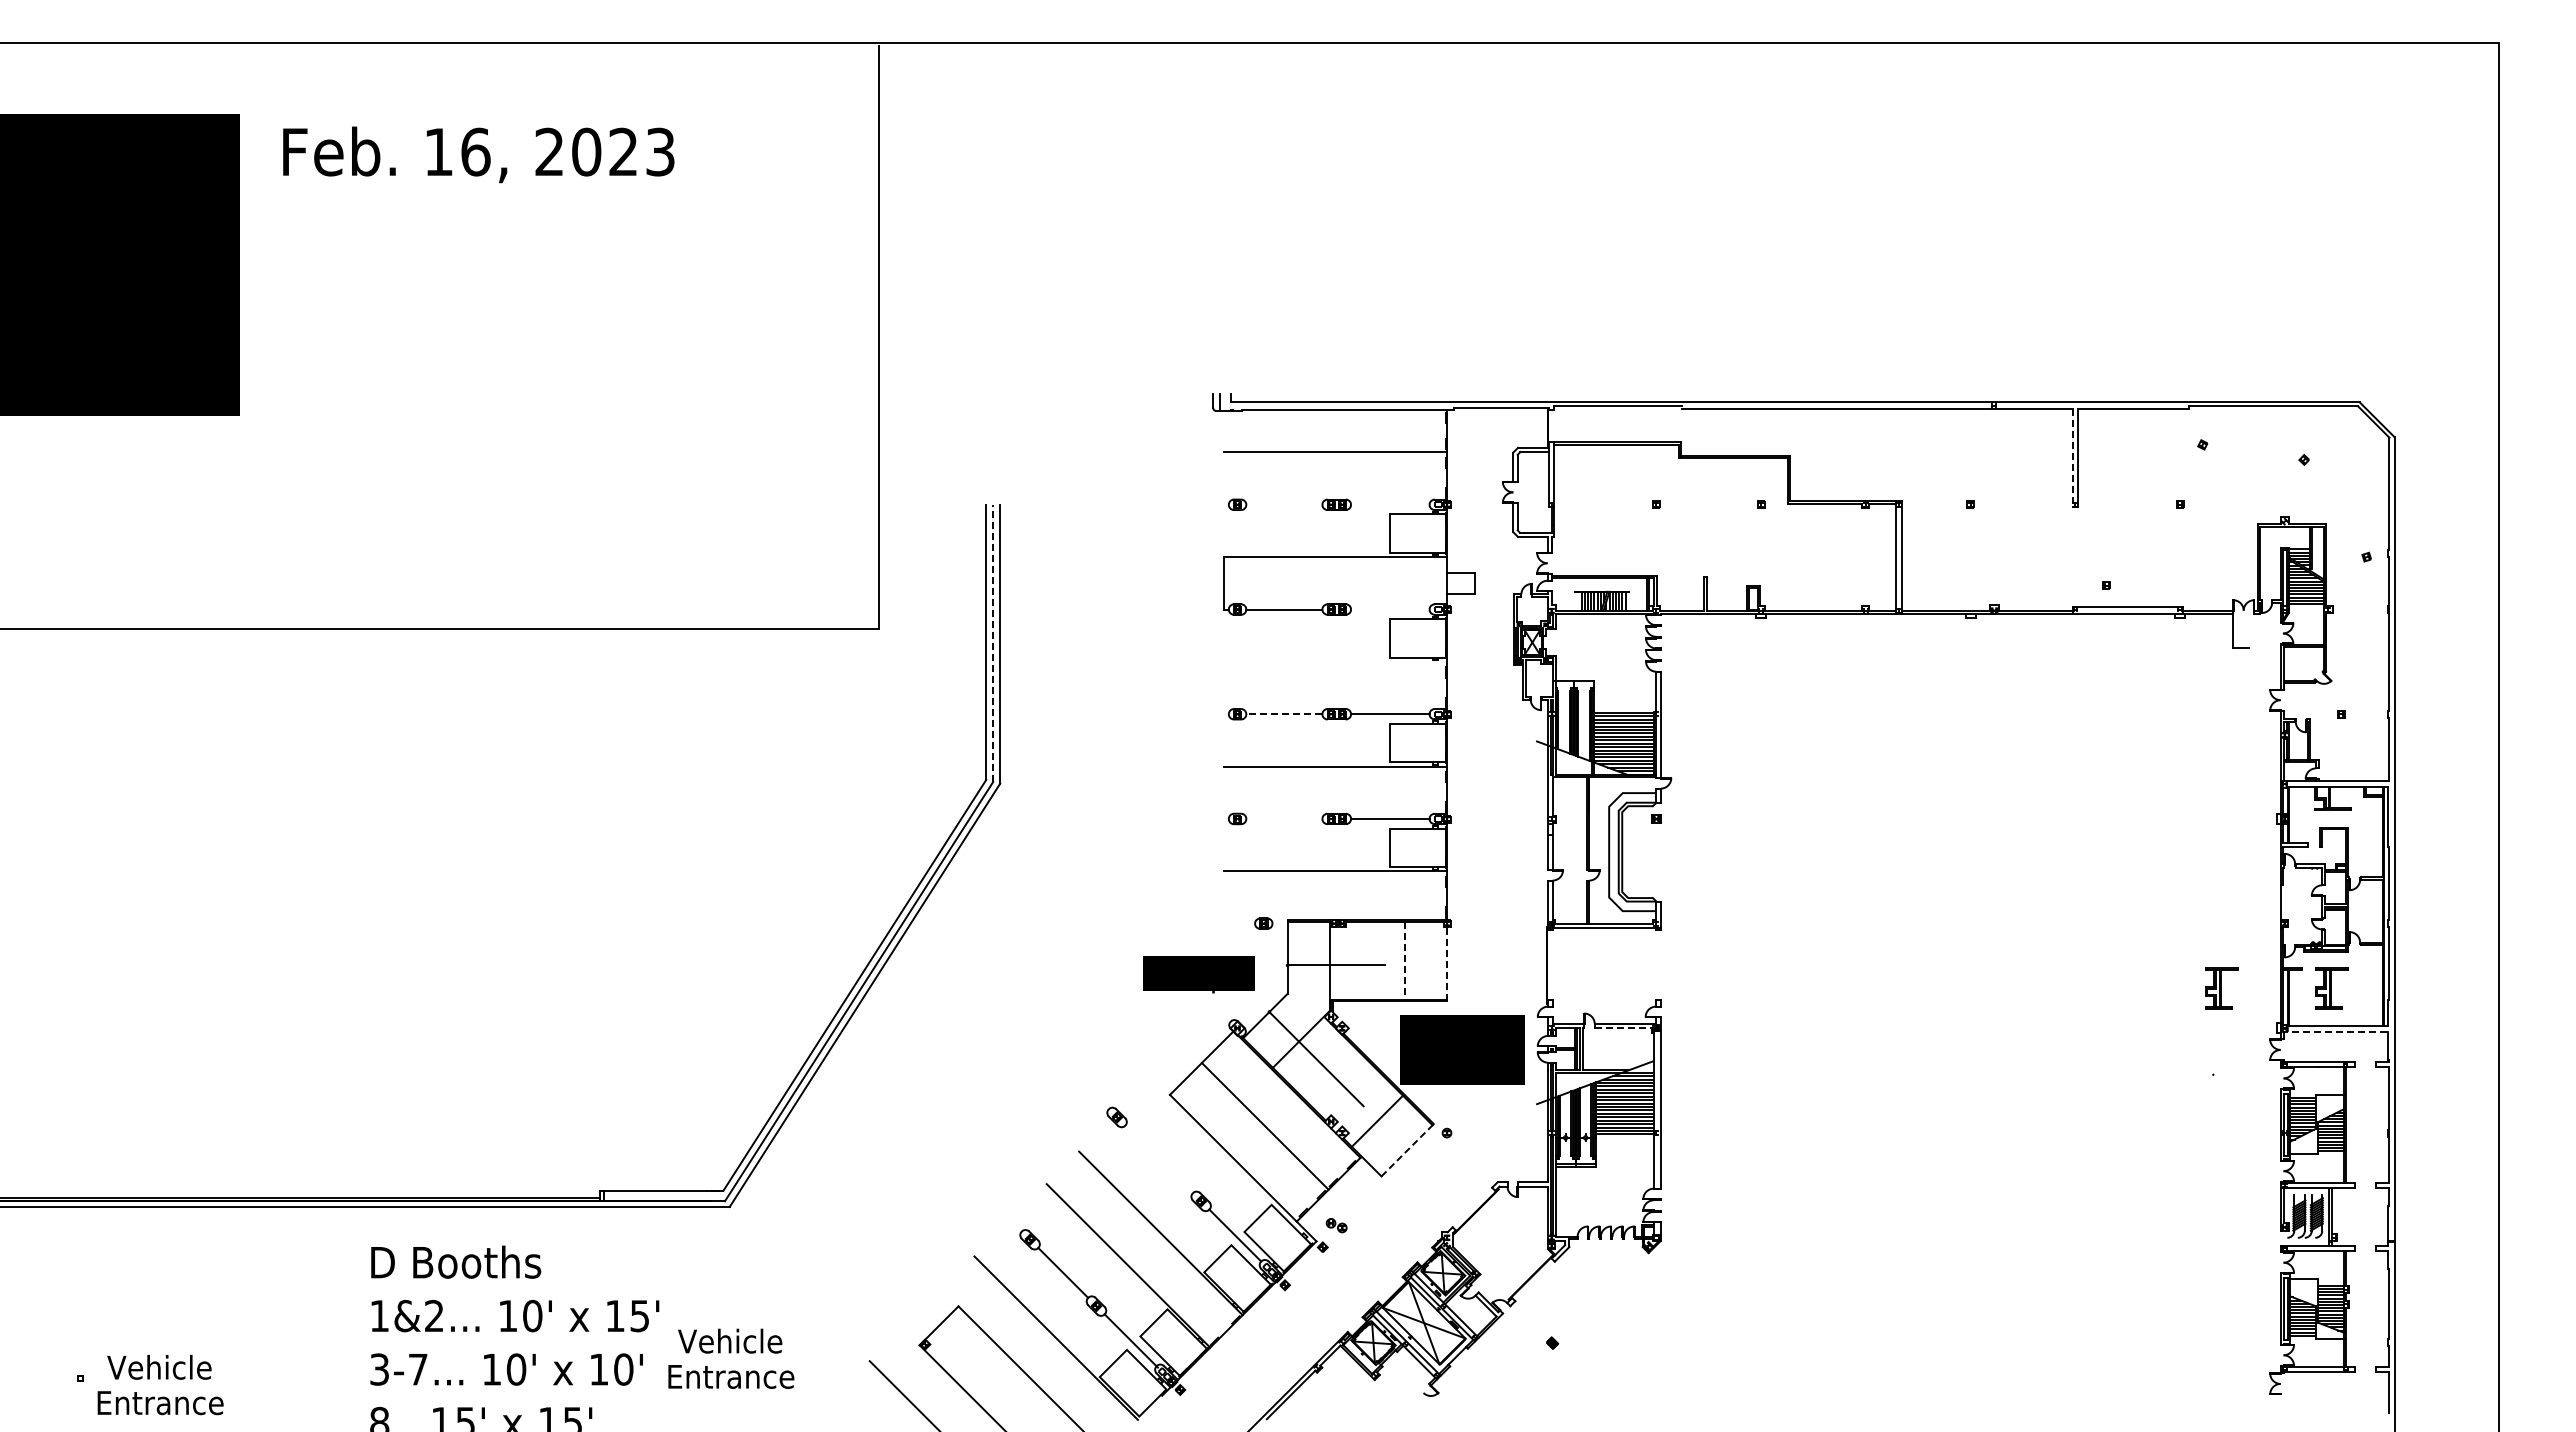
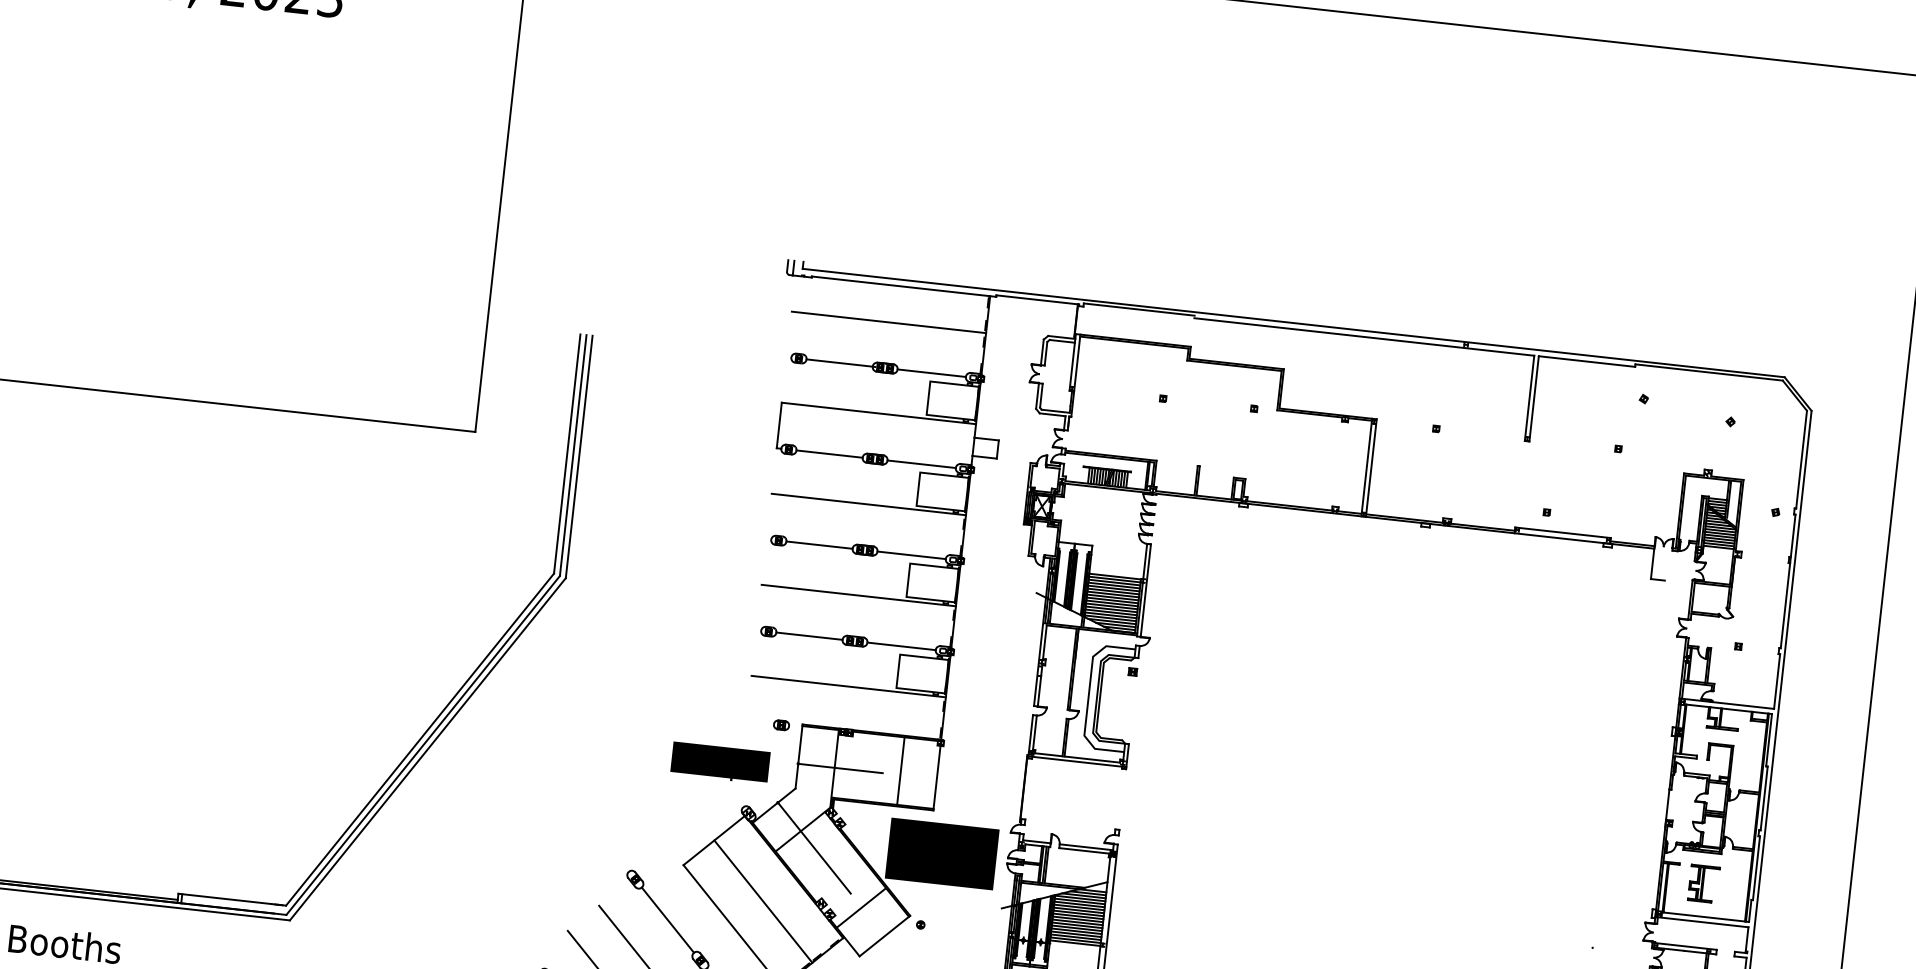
line: (2072, 458) -> (1529, 398), dashed -> solid
line: (1285, 504) -> (840, 362), added
line: (1390, 504) -> (931, 372), added
line: (1390, 609) -> (921, 464), added
line: (993, 643) -> (573, 455), dashed -> solid
line: (1335, 661) -> (869, 504), added
line: (1283, 714) -> (818, 545), dashed -> solid
line: (1284, 818) -> (809, 635), added
line: (1405, 960) -> (901, 770), dashed -> solid
line: (1447, 964) -> (937, 778), dashed -> solid
part: (2221, 988) -> (1608, 873), removed
line: (1623, 1028) -> (1084, 850), dashed -> solid
line: (2334, 1031) -> (1702, 921), dashed -> solid
line: (1407, 1150) -> (884, 936), dashed -> solid
line: (1158, 1159) -> (667, 920), added

